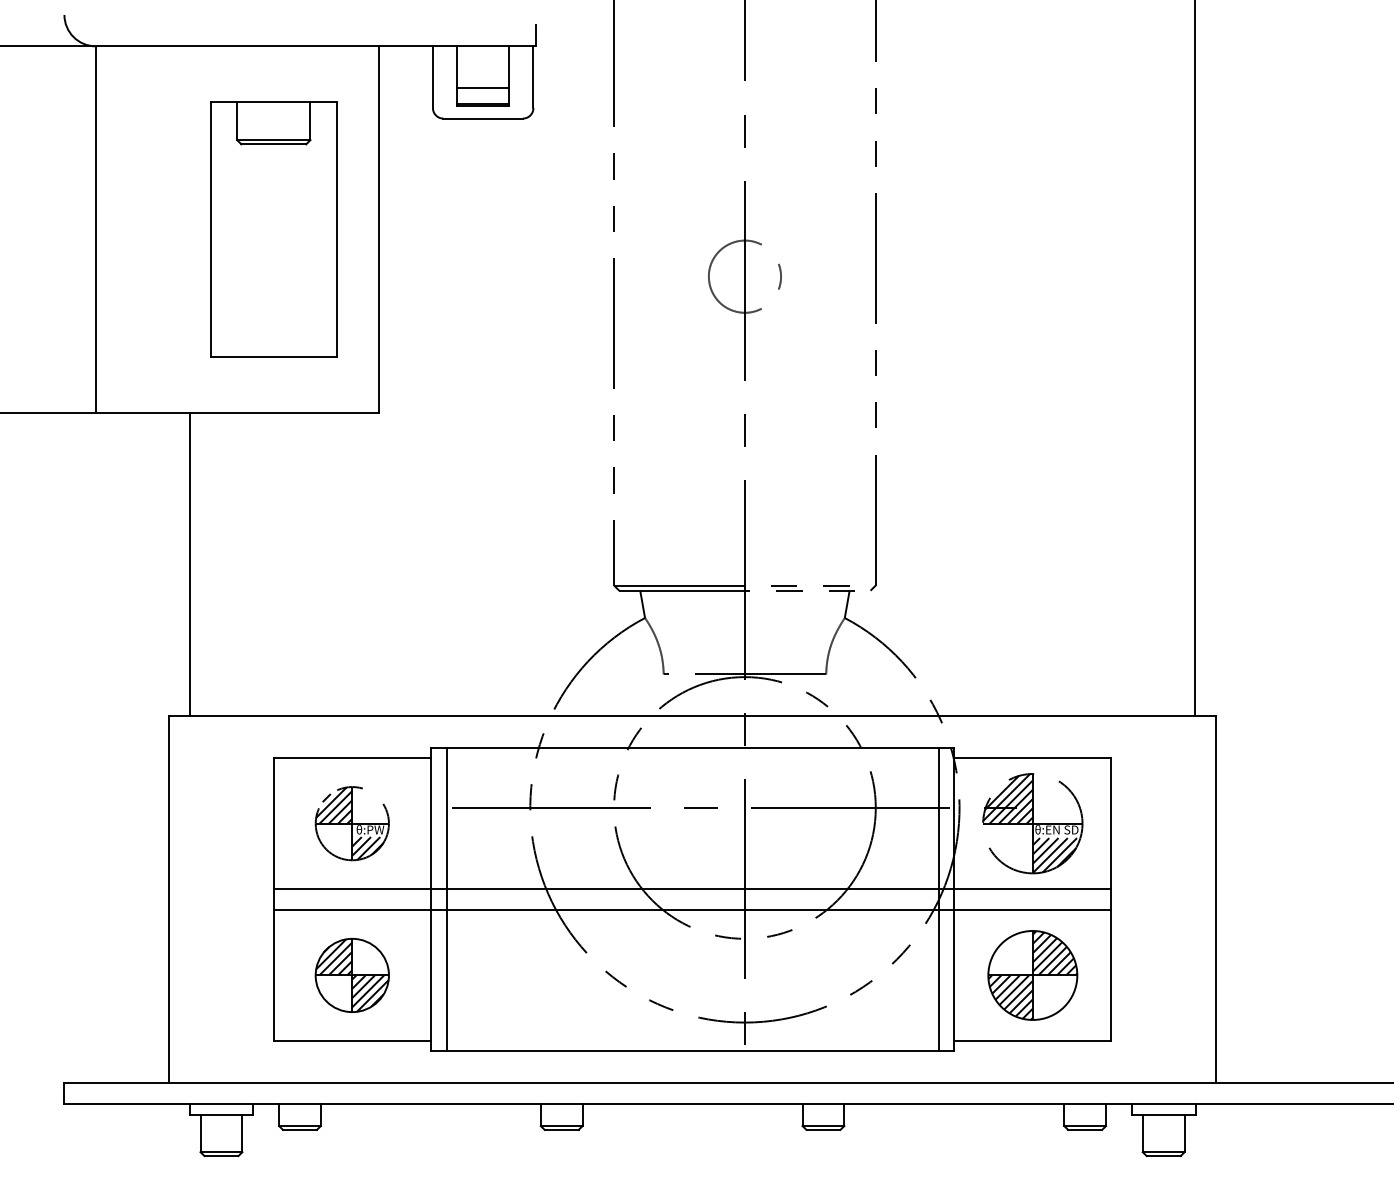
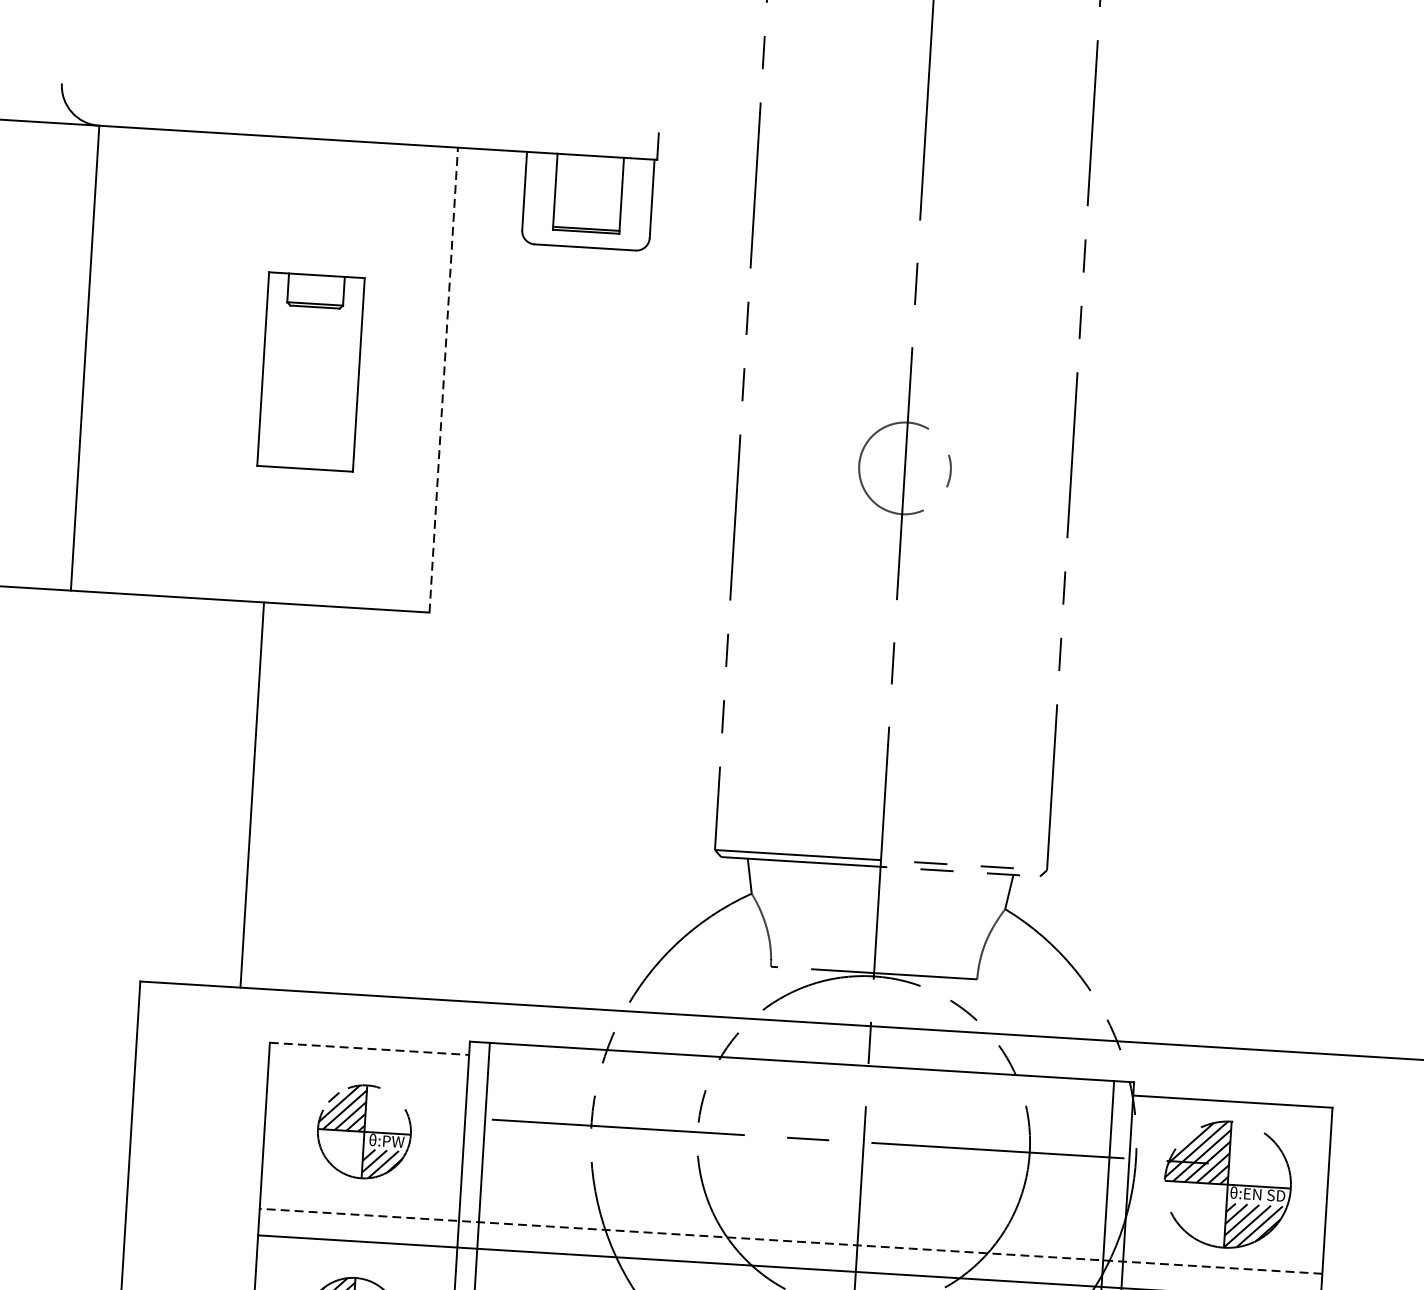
line: (483, 88) -> (587, 209), removed
part: (273, 229) -> (310, 371), size x0.6
line: (378, 229) -> (443, 380), solid -> dashed
line: (190, 564) -> (252, 794), moved
line: (352, 758) -> (369, 1049), solid -> dashed
line: (692, 889) -> (790, 1241), solid -> dashed

